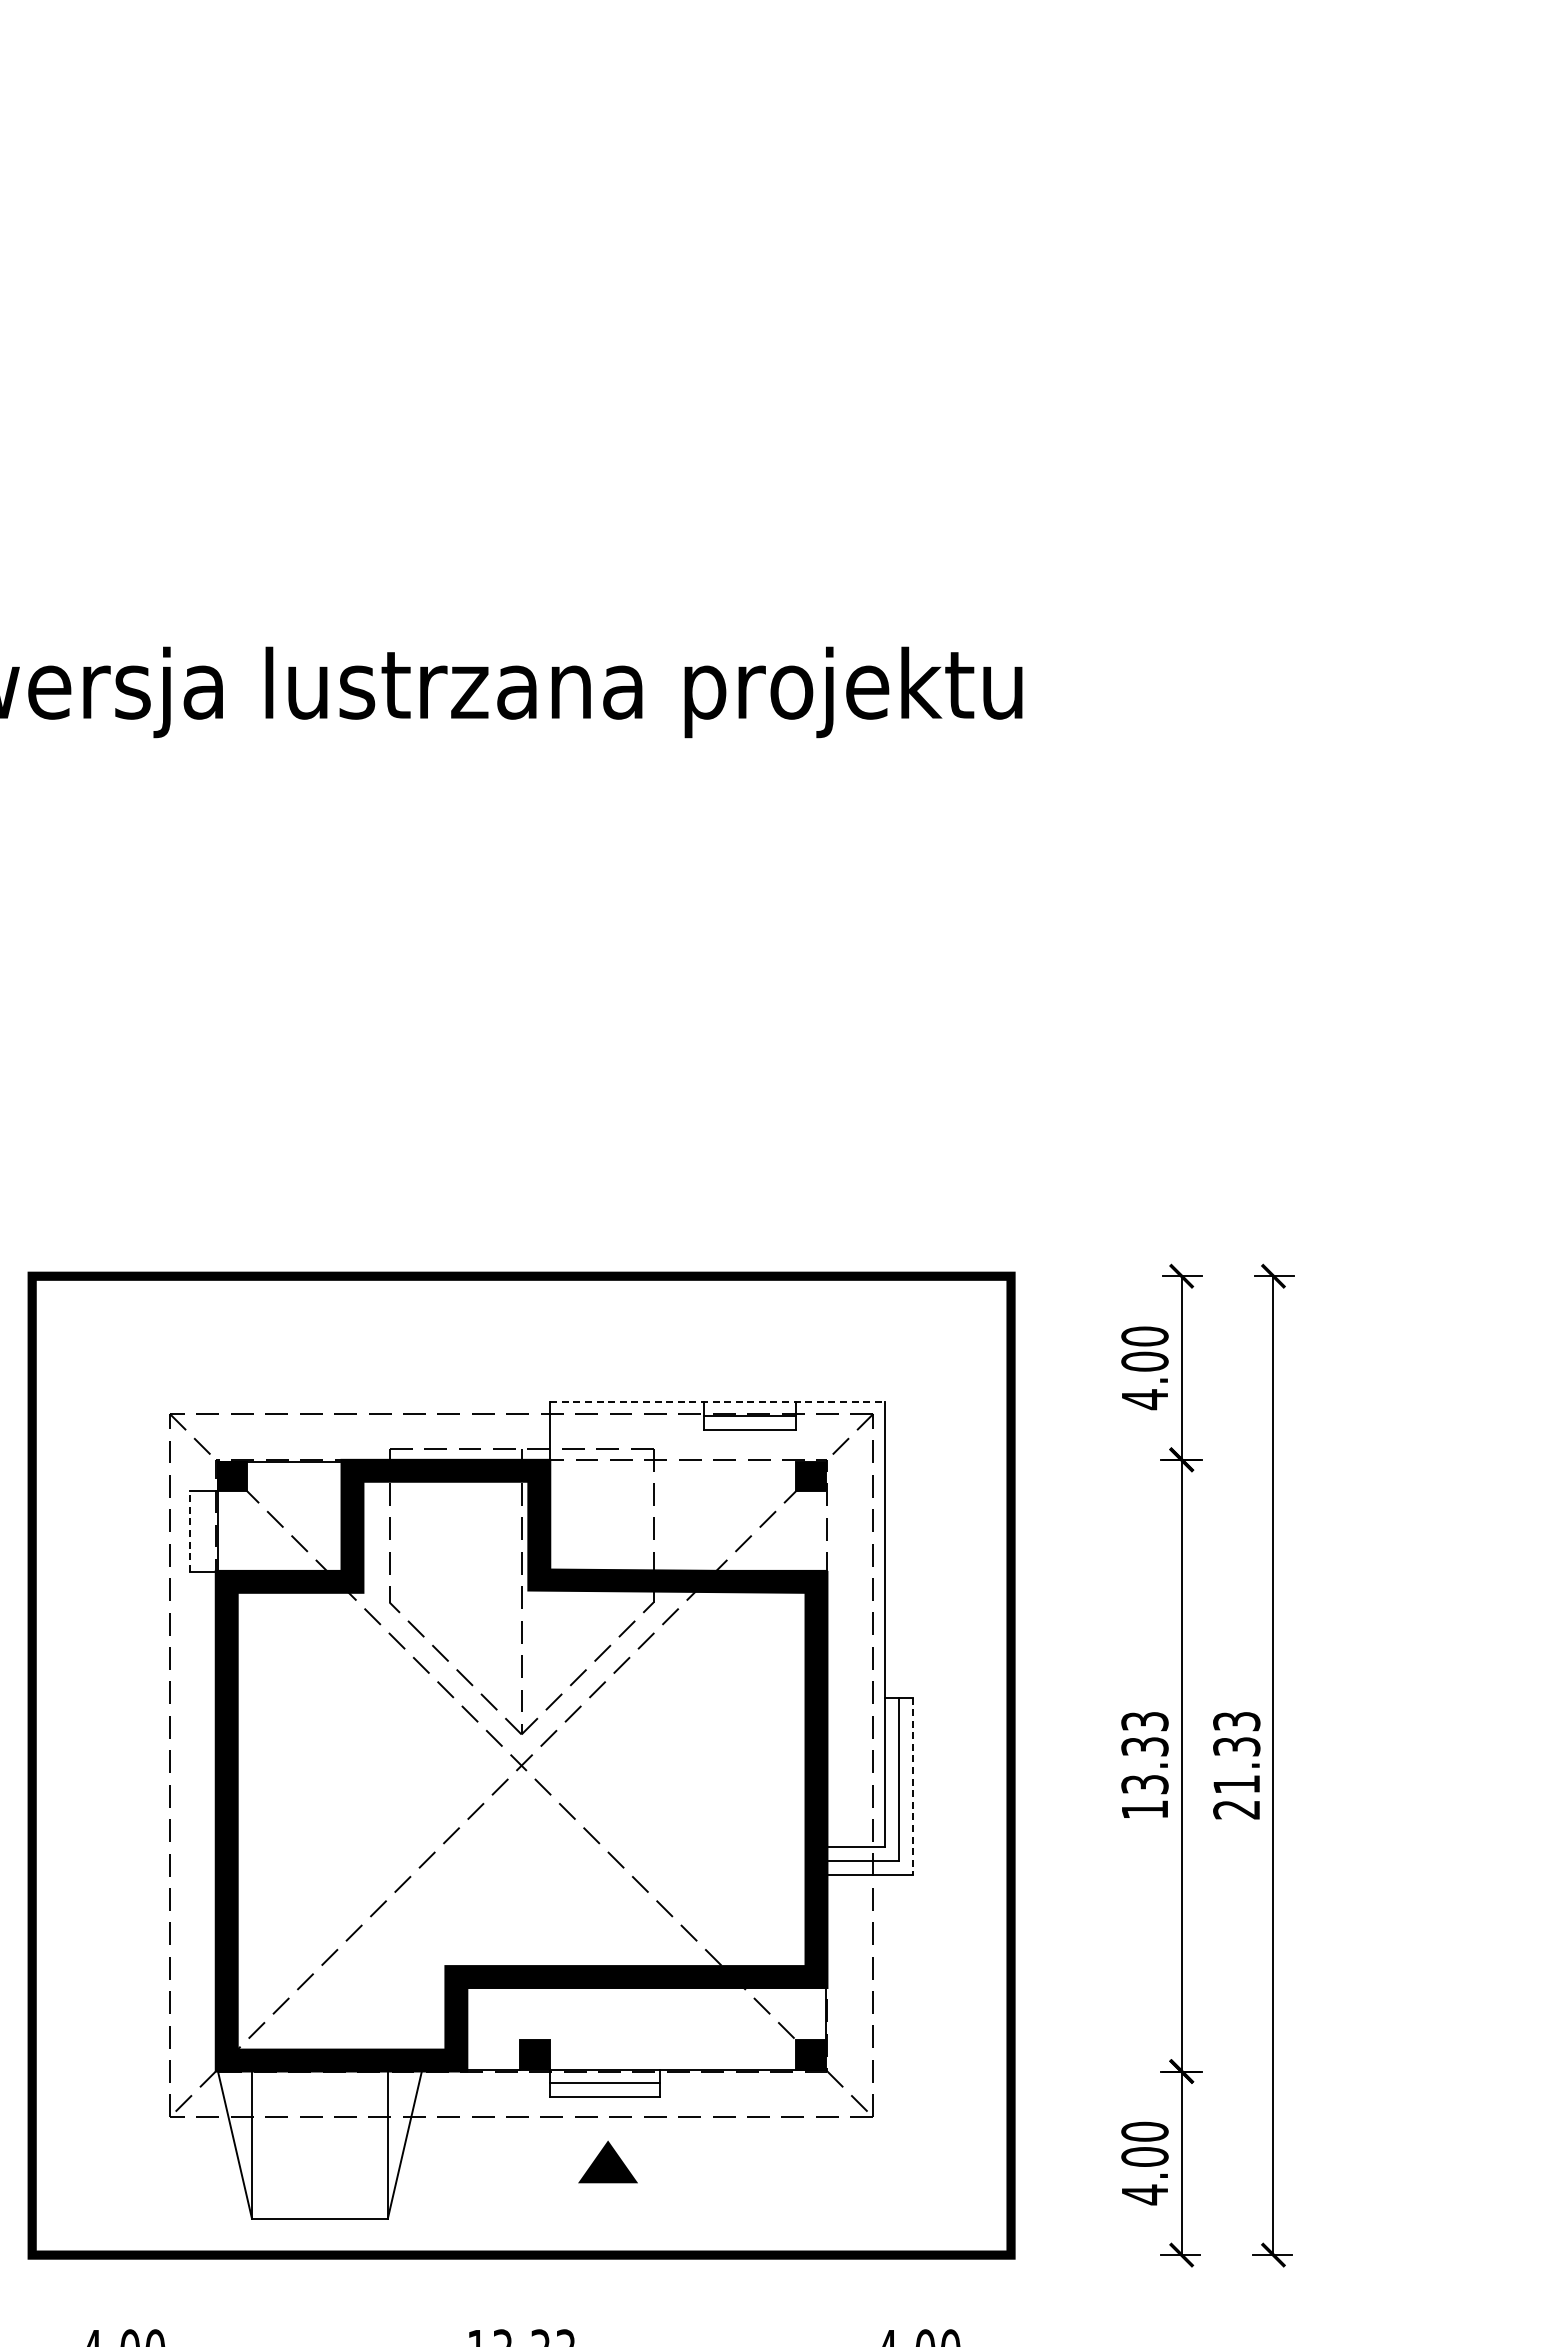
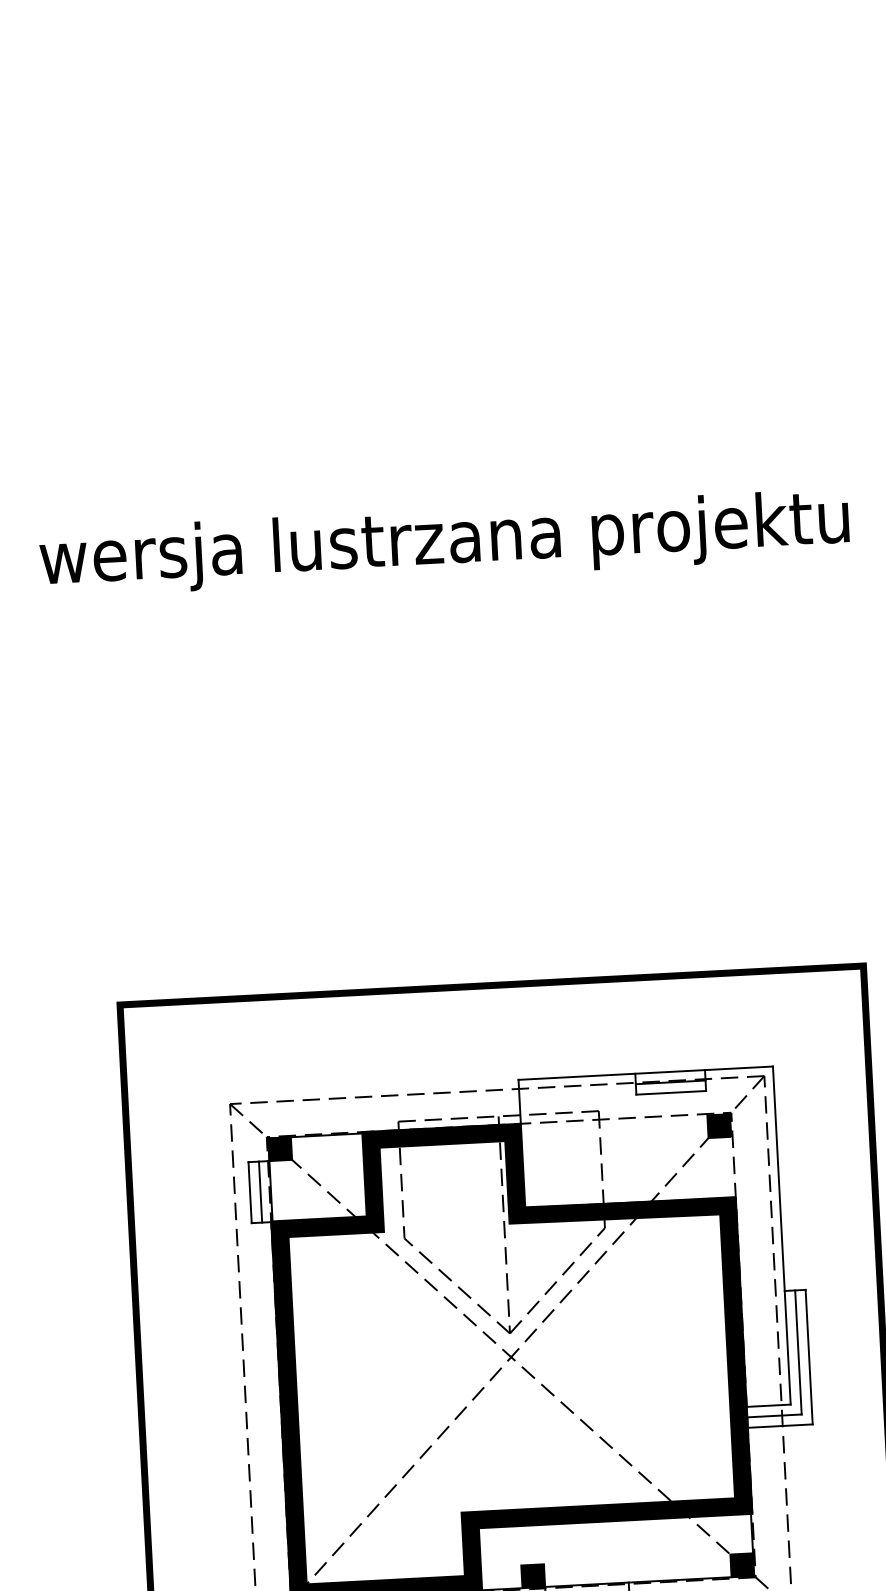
line: (717, 1402) -> (645, 1073), dashed -> solid
line: (190, 1531) -> (250, 1192), dashed -> solid
line: (203, 1531) -> (260, 1192), added
line: (912, 1786) -> (808, 1357), dashed -> solid

